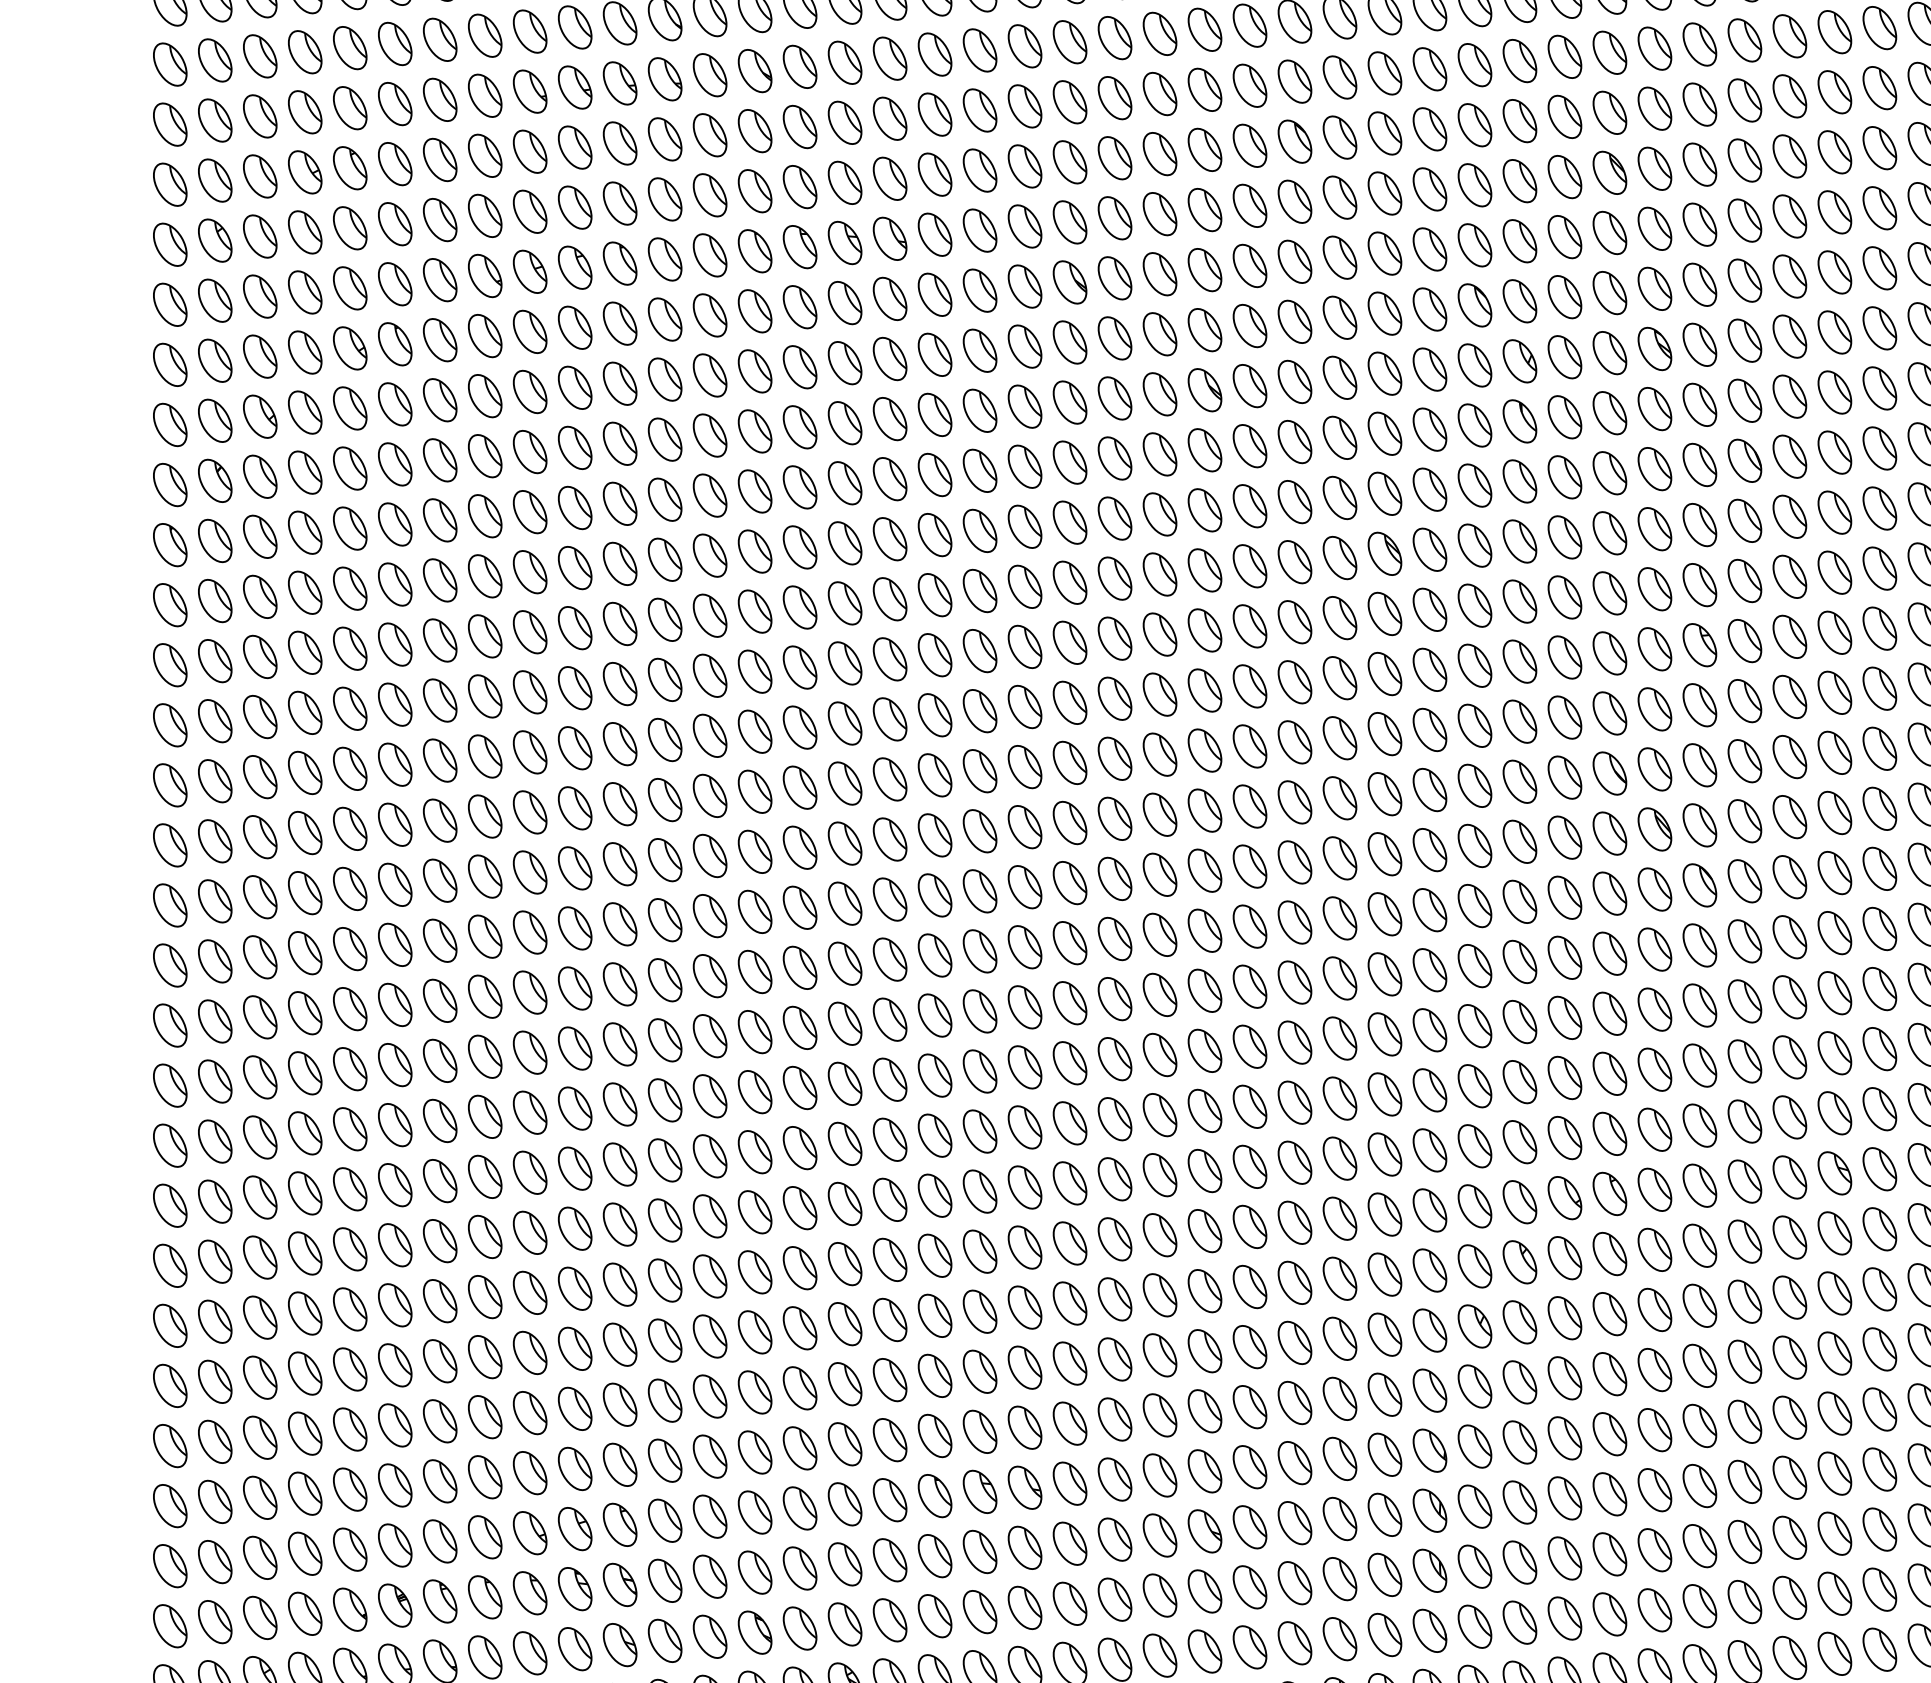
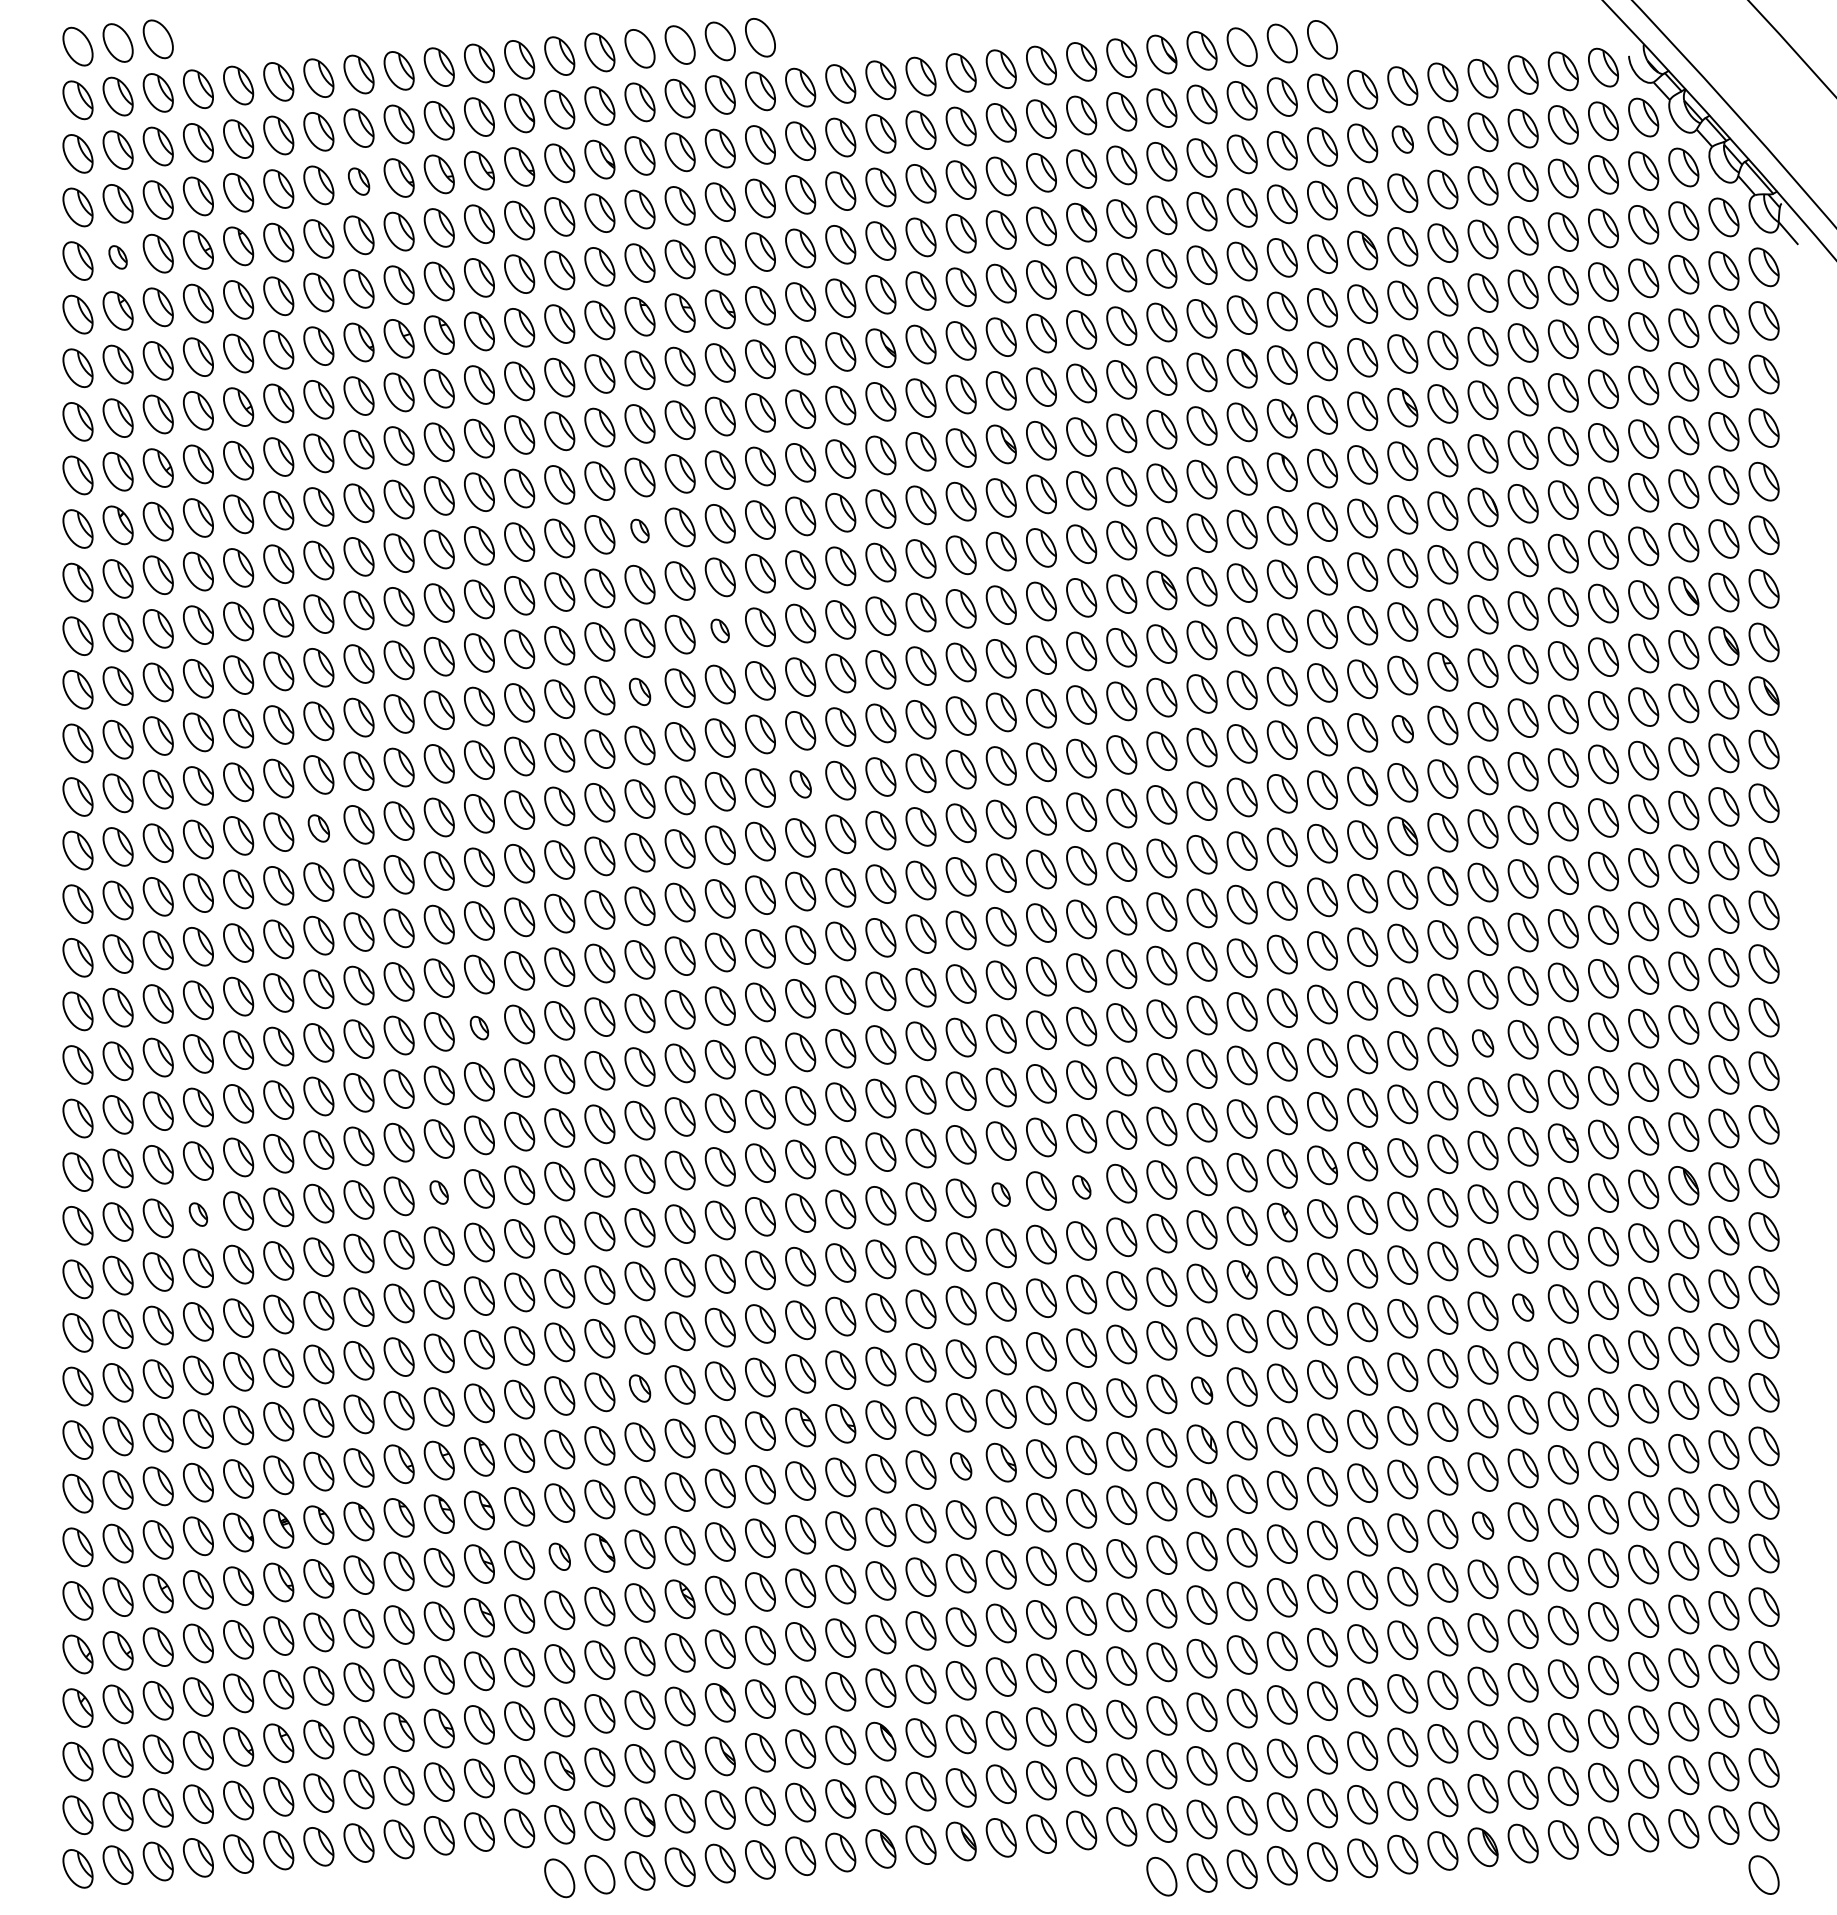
part: (1654, 48) -> (1402, 139), size x0.7
part: (484, 95) -> (358, 181), size x0.7
part: (214, 180) -> (117, 257), size x0.6
part: (799, 486) -> (639, 530), size x0.6
part: (889, 598) -> (719, 630), size x0.6
part: (799, 667) -> (639, 691), size x0.7
part: (1654, 708) -> (1402, 728), size x0.7
part: (979, 771) -> (800, 784), size x0.7
part: (439, 820) -> (318, 828), size x0.7
part: (620, 1043) -> (479, 1027), size x0.6
part: (1744, 1061) -> (1482, 1043), size x0.7
part: (1294, 1222) -> (1081, 1187), size x0.6
part: (574, 1228) -> (438, 1192), size x0.6
part: (1204, 1230) -> (1000, 1194), size x0.6
part: (305, 1253) -> (198, 1214), size x0.6
part: (1789, 1357) -> (1522, 1307), size x0.7
part: (799, 1448) -> (639, 1388), size x0.7
part: (1429, 1450) -> (1201, 1390), size x0.7
part: (1159, 1535) -> (960, 1466), size x0.7
part: (1744, 1601) -> (1482, 1525), size x0.7
part: (709, 1636) -> (559, 1556), size x0.7

